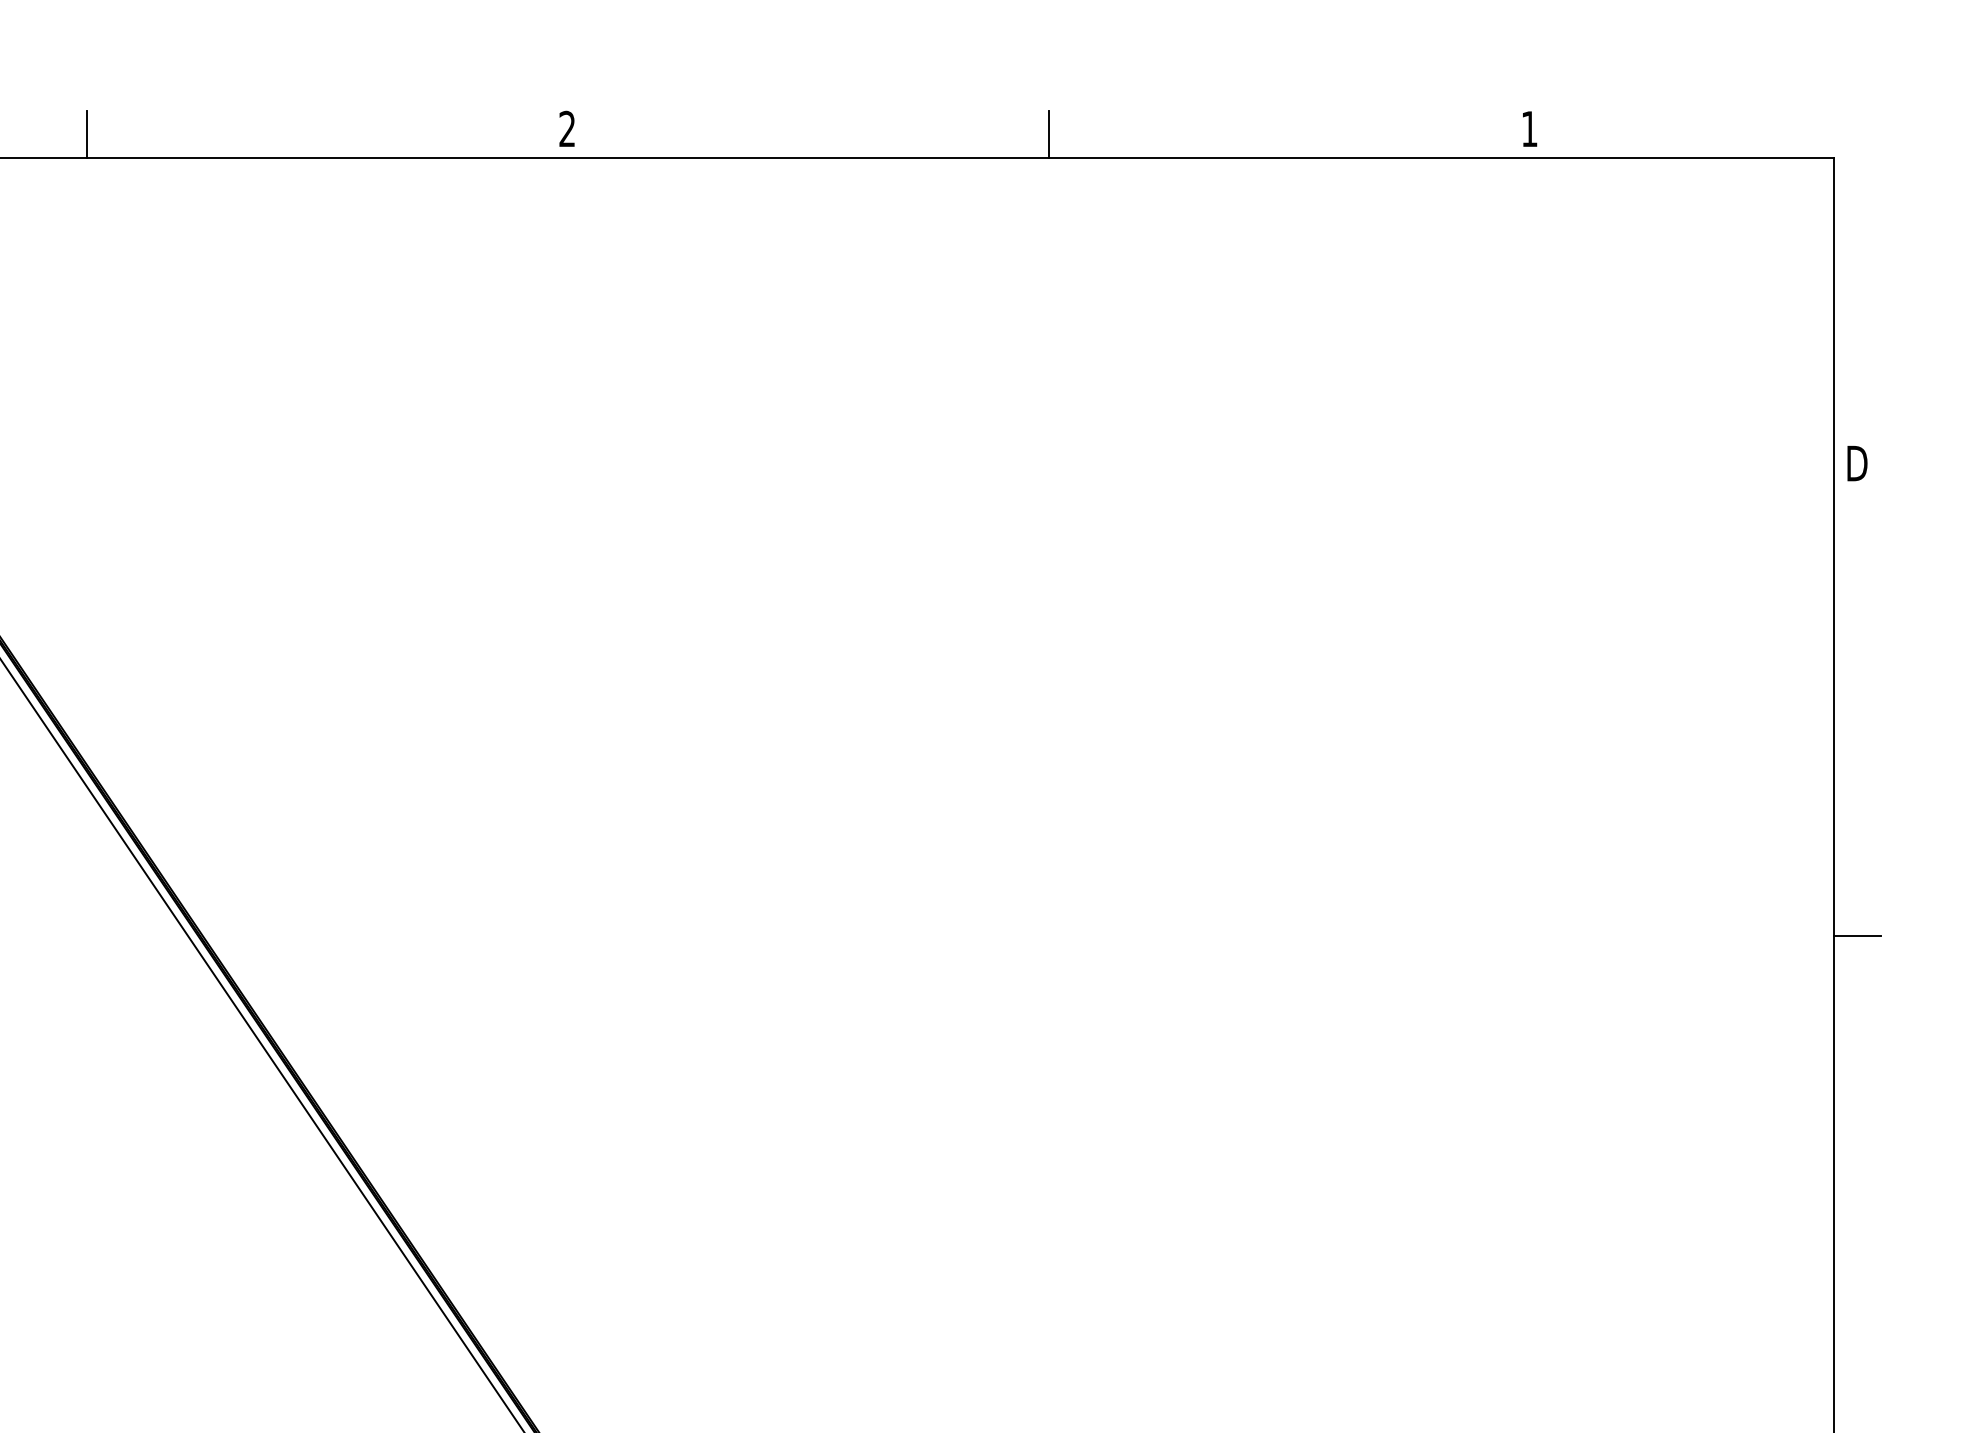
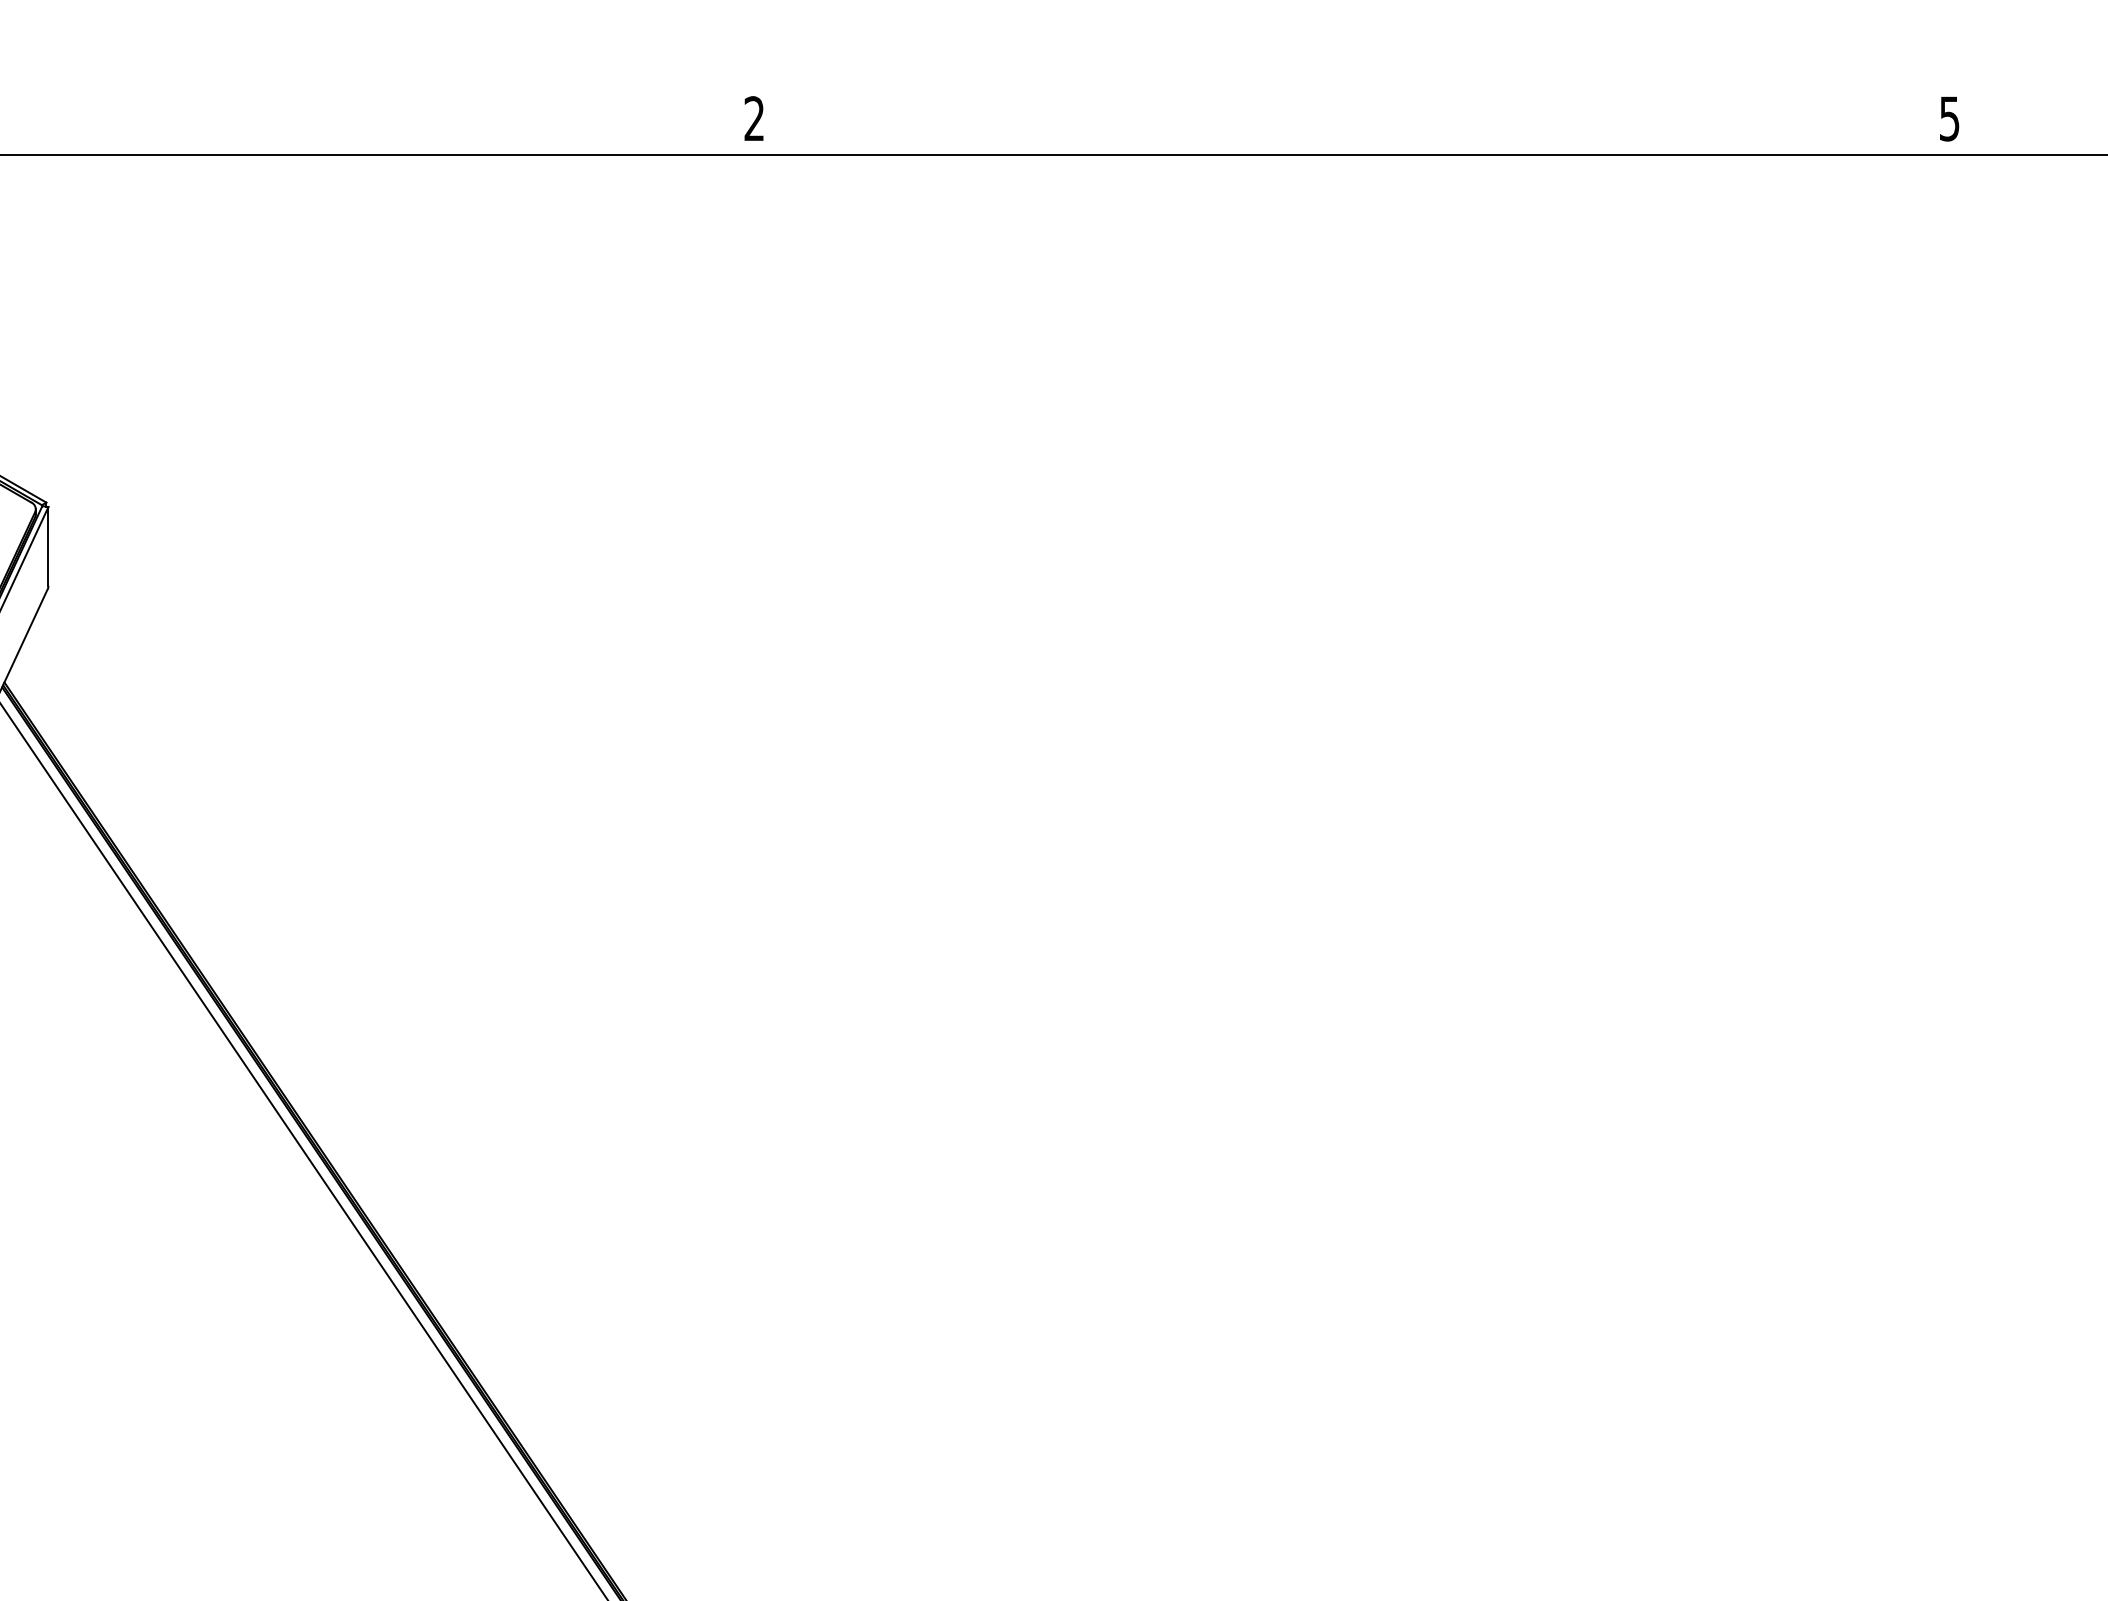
text: (1529, 129) -> (1949, 119), 1 -> 5
line: (86, 134) -> (157, 125), removed
line: (1048, 134) -> (1352, 125), removed

